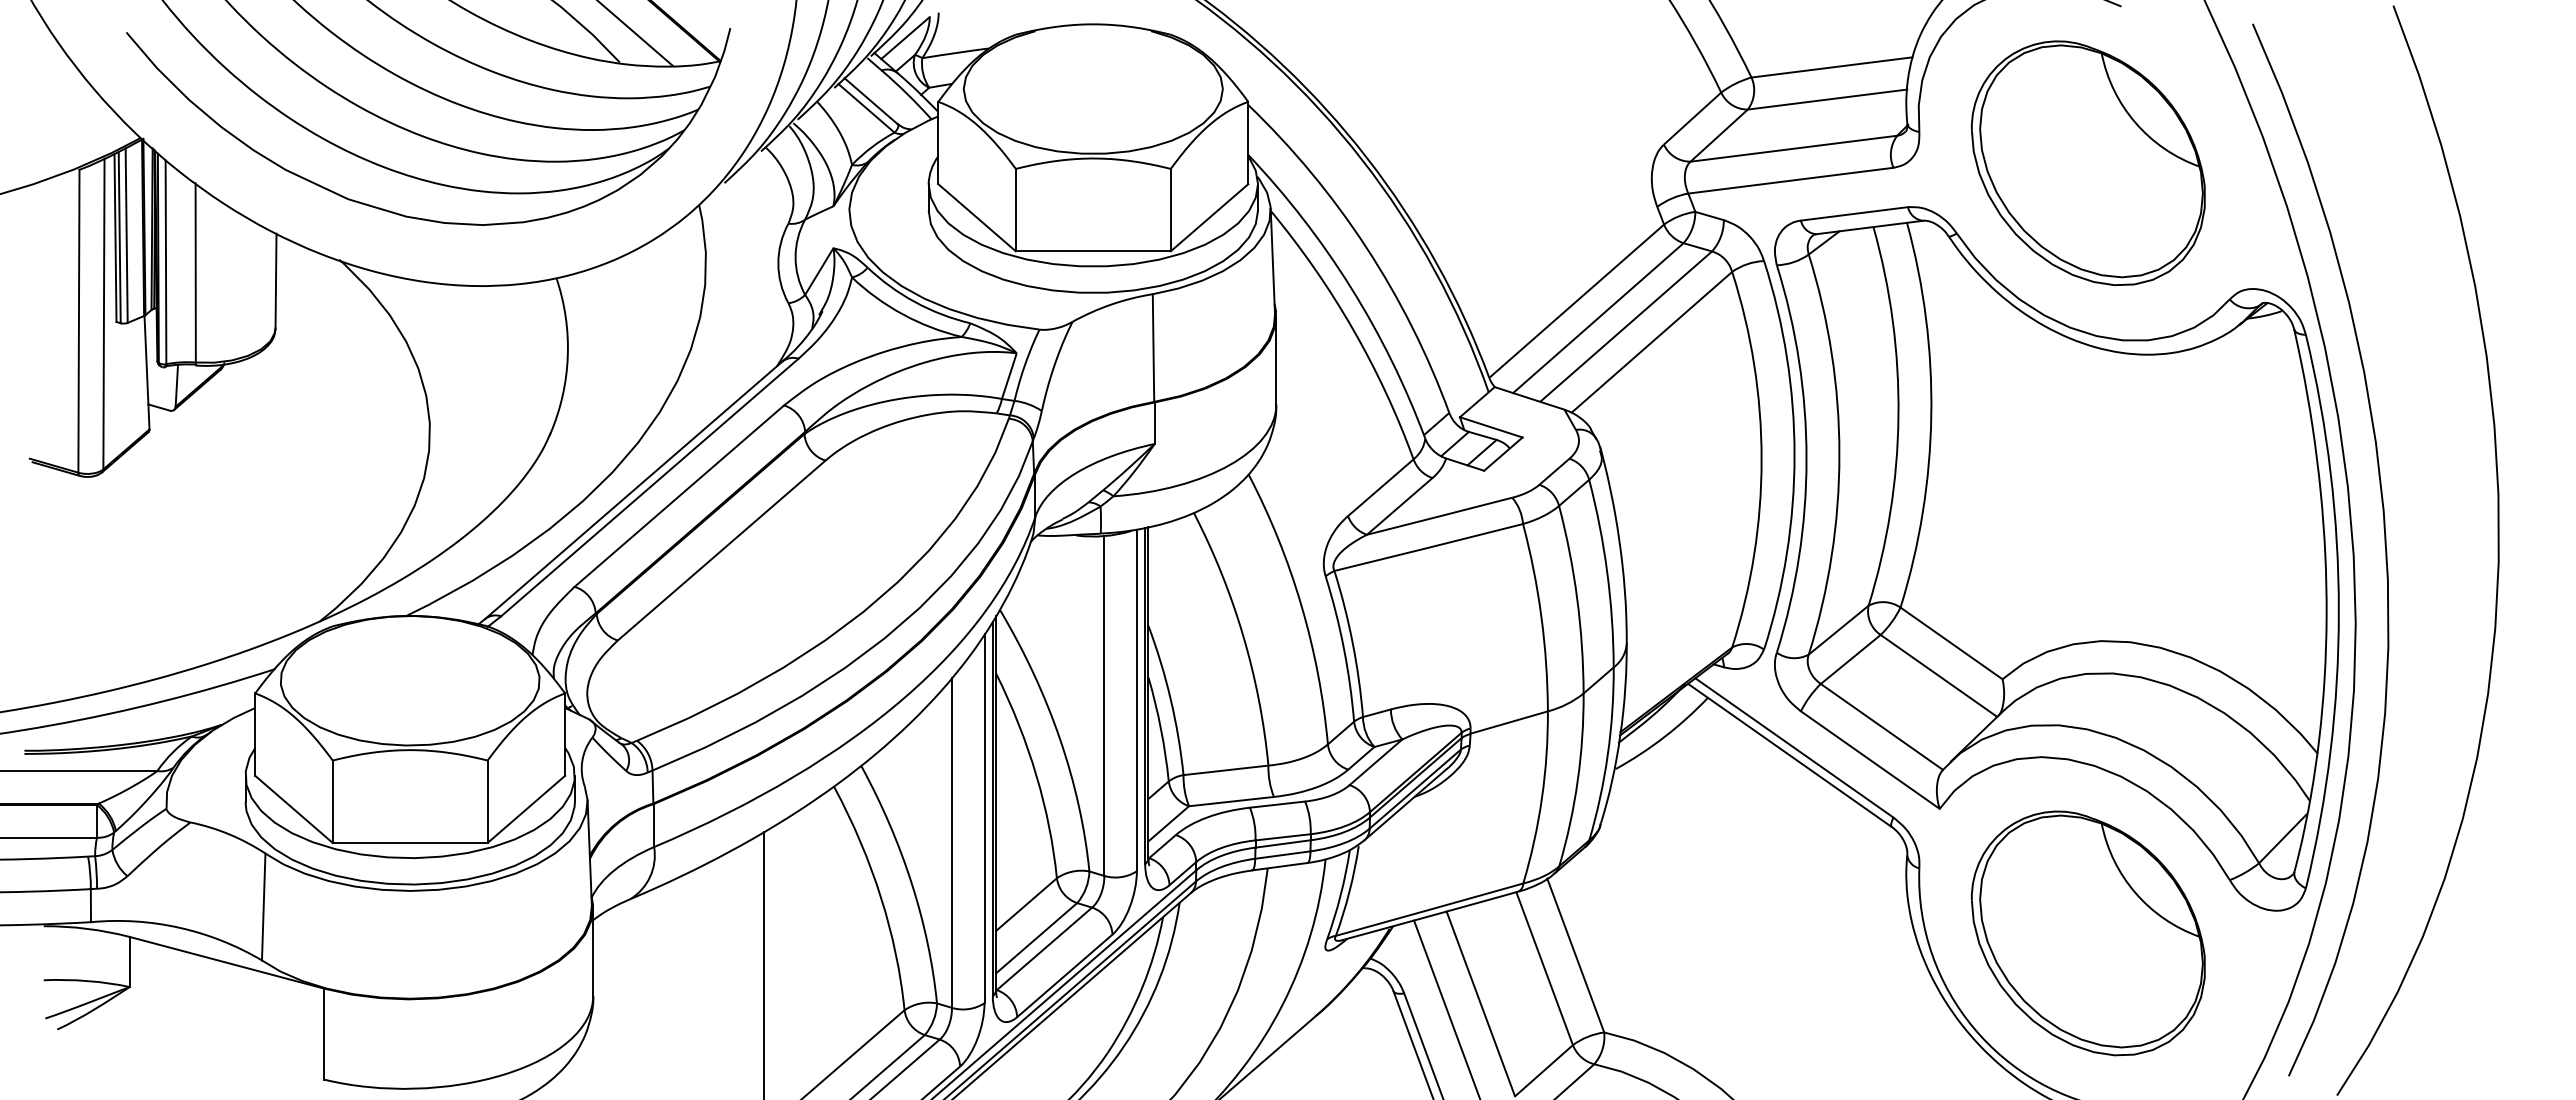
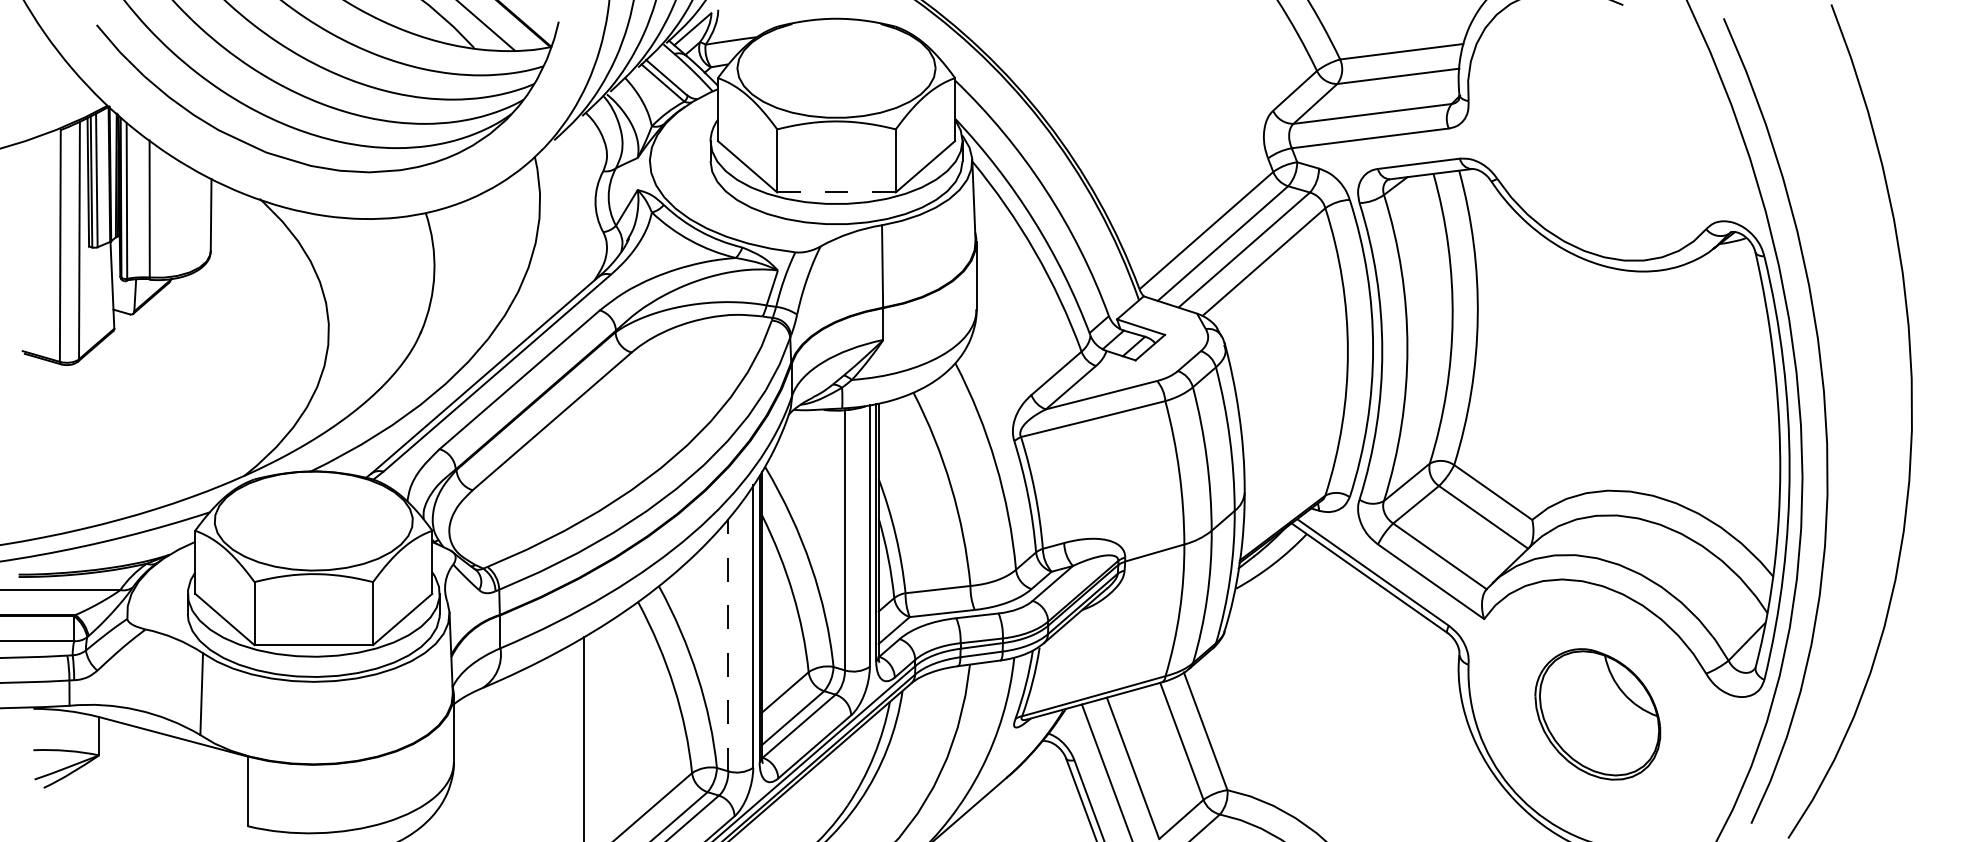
part: (2087, 163) -> (1597, 125), removed
line: (1092, 251) -> (835, 192), solid -> dashed
line: (951, 842) -> (728, 644), solid -> dashed
part: (2087, 933) -> (1597, 714), size x0.7

